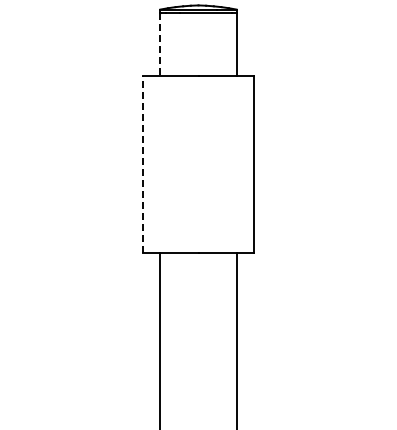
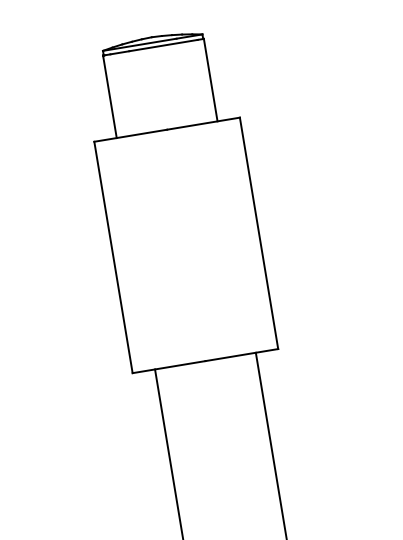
line: (159, 44) -> (109, 96), dashed -> solid
line: (142, 164) -> (113, 257), dashed -> solid

